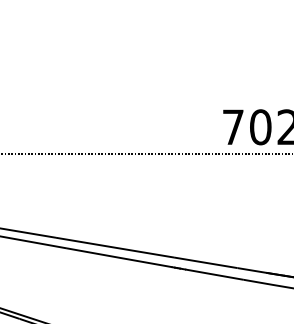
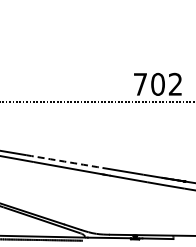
arc: (114, 247) -> (64, 161), solid -> dashed

